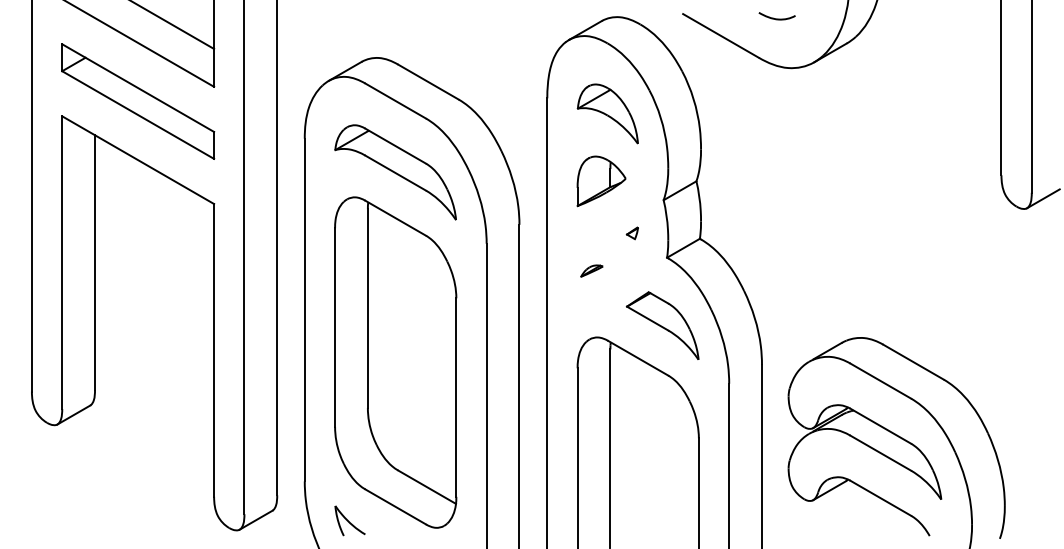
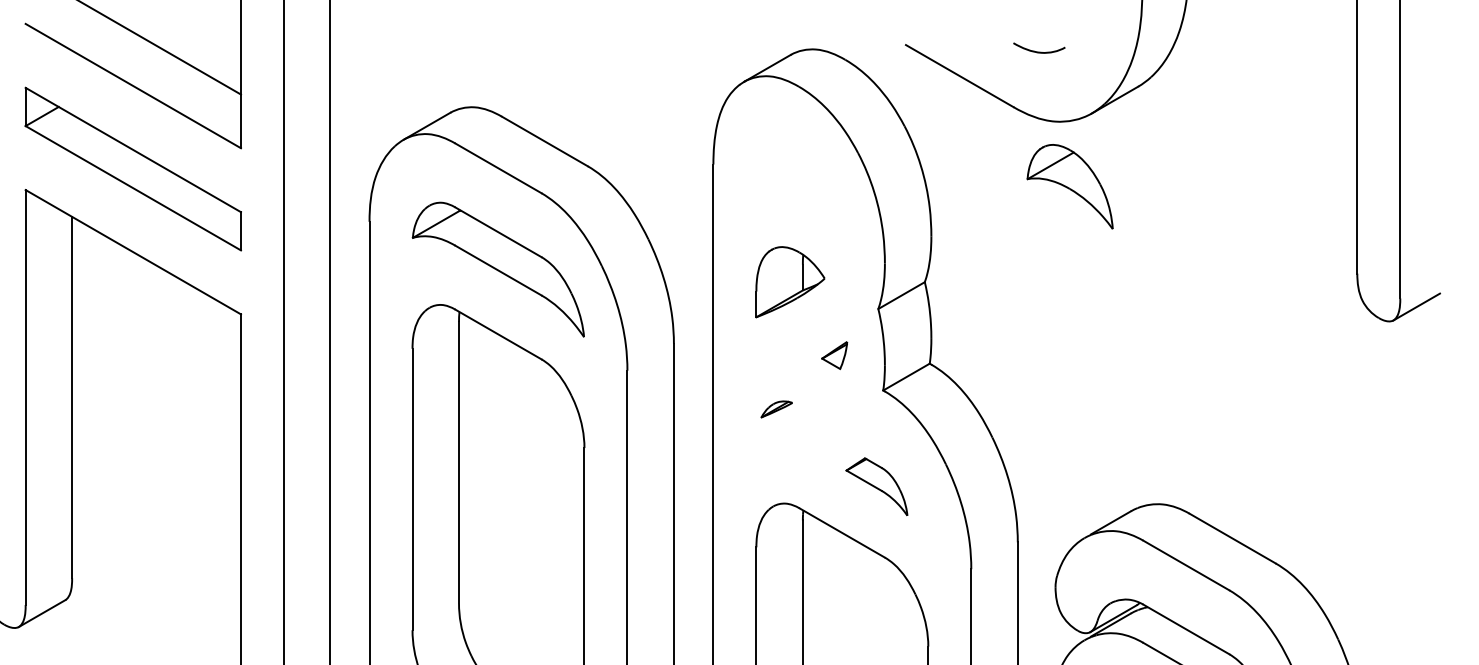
part: (607, 113) -> (1069, 186), moved
part: (631, 233) -> (832, 356), size x1.6
part: (662, 325) -> (876, 486), size x0.6

